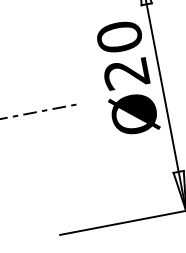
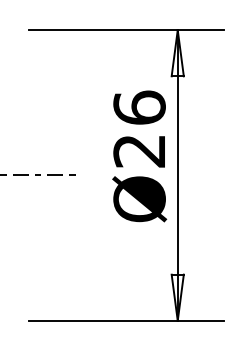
text: (119, 36) -> (139, 107), Ø20 -> Ø26

